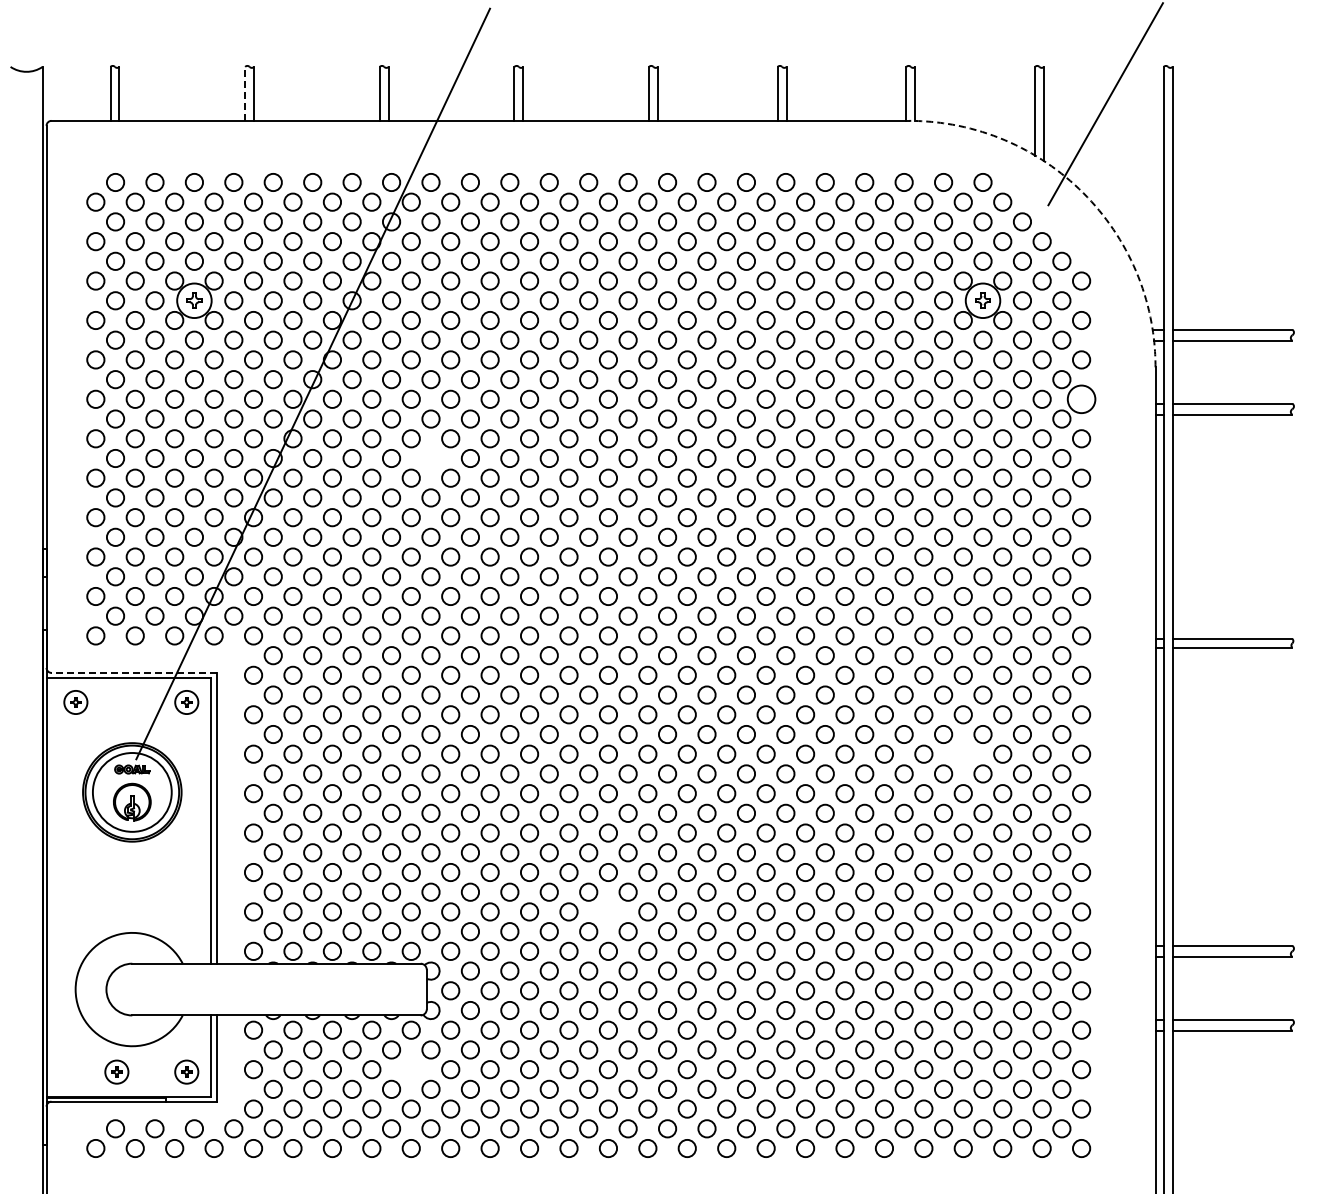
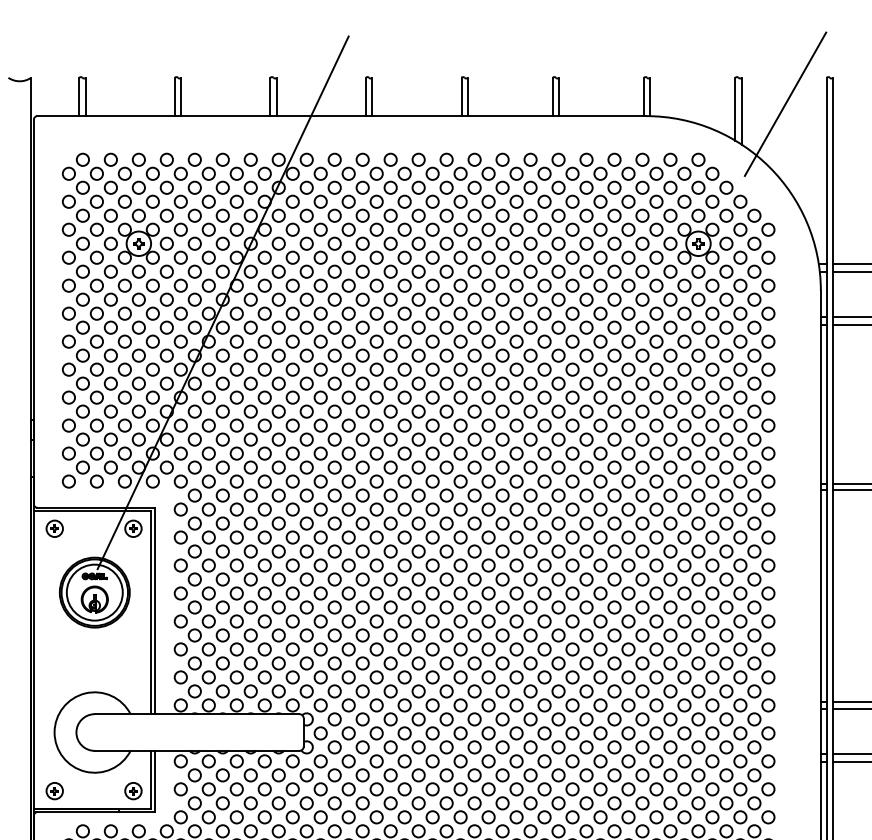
line: (245, 93) -> (175, 96), dashed -> solid
arc: (1083, 193) -> (769, 167), dashed -> solid
circle: (1081, 398) -> (768, 313), size x0.62
circle: (430, 458) -> (306, 355), added
line: (134, 672) -> (96, 507), dashed -> solid
circle: (962, 753) -> (683, 565), added
circle: (608, 911) -> (432, 677), added
circle: (410, 1069) -> (292, 789), added
part: (116, 1071) -> (54, 790), moved

